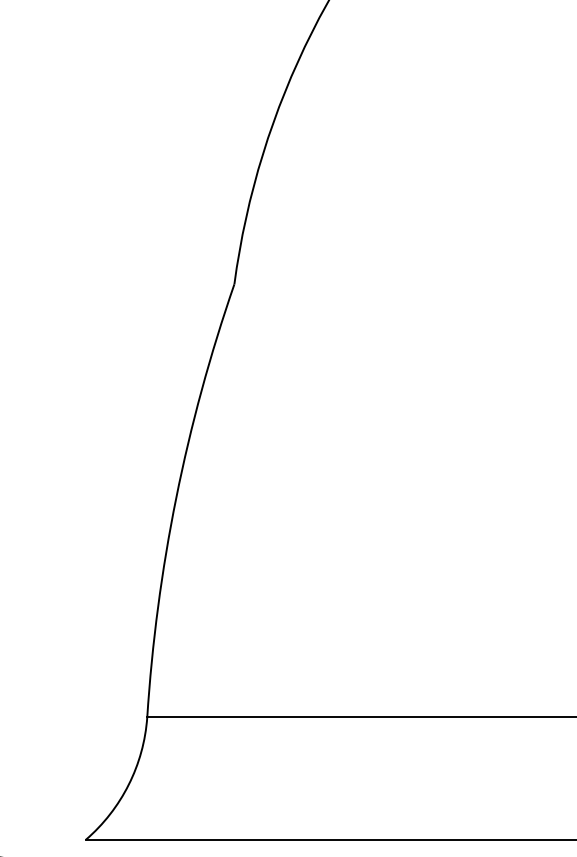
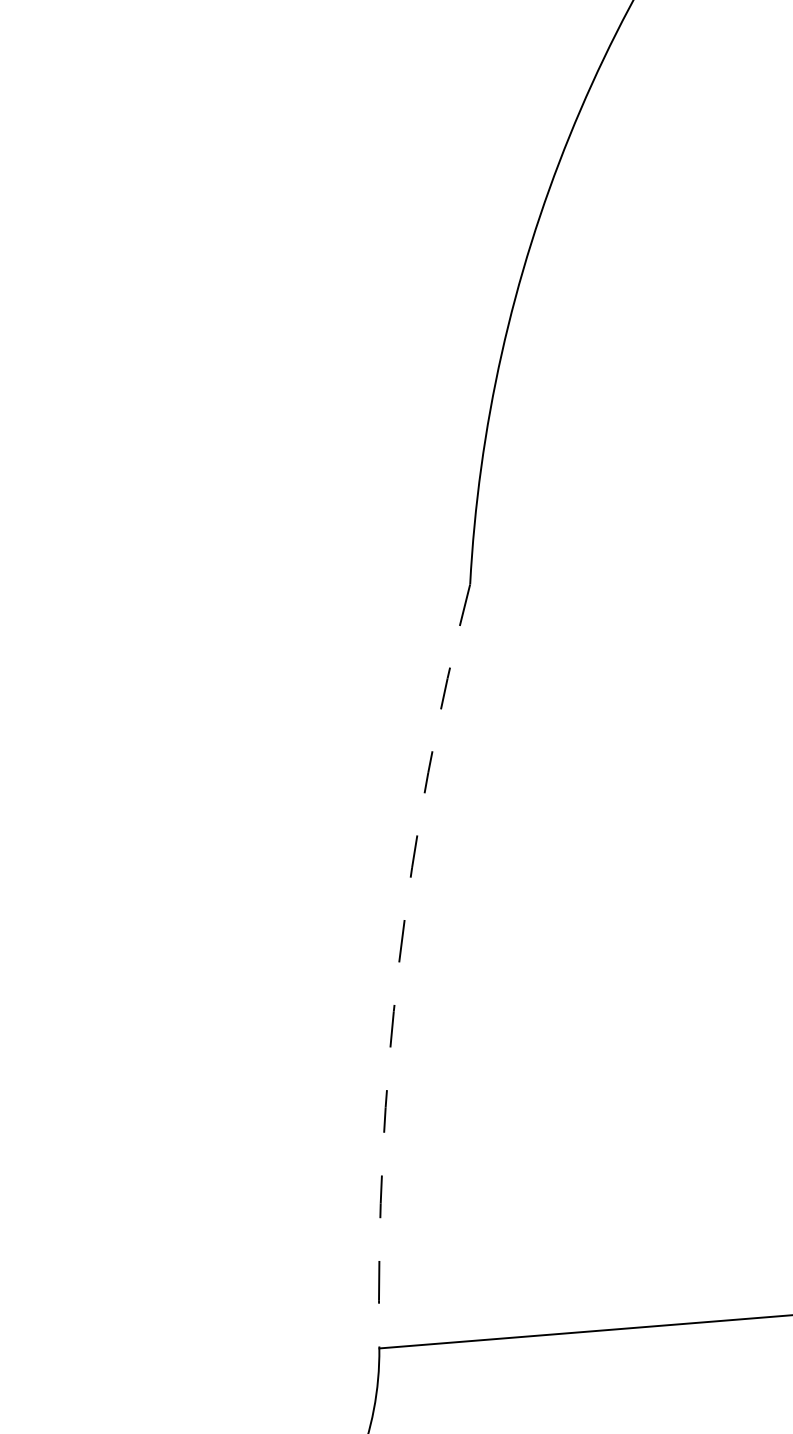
arc: (176, 497) -> (399, 962), solid -> dashed

